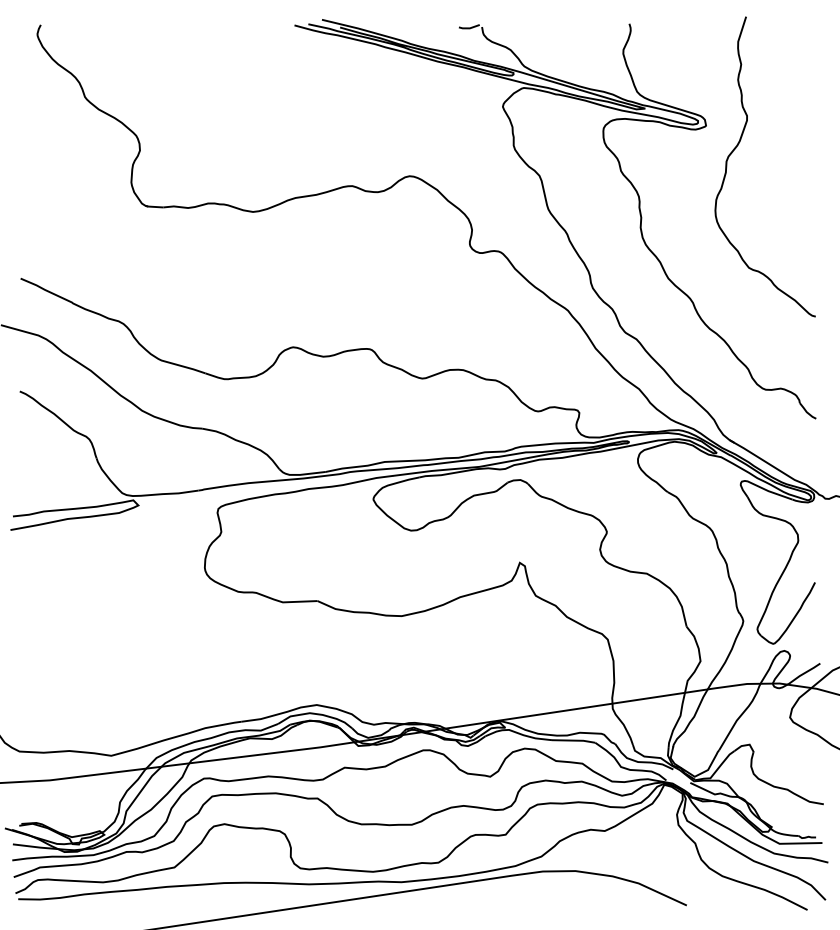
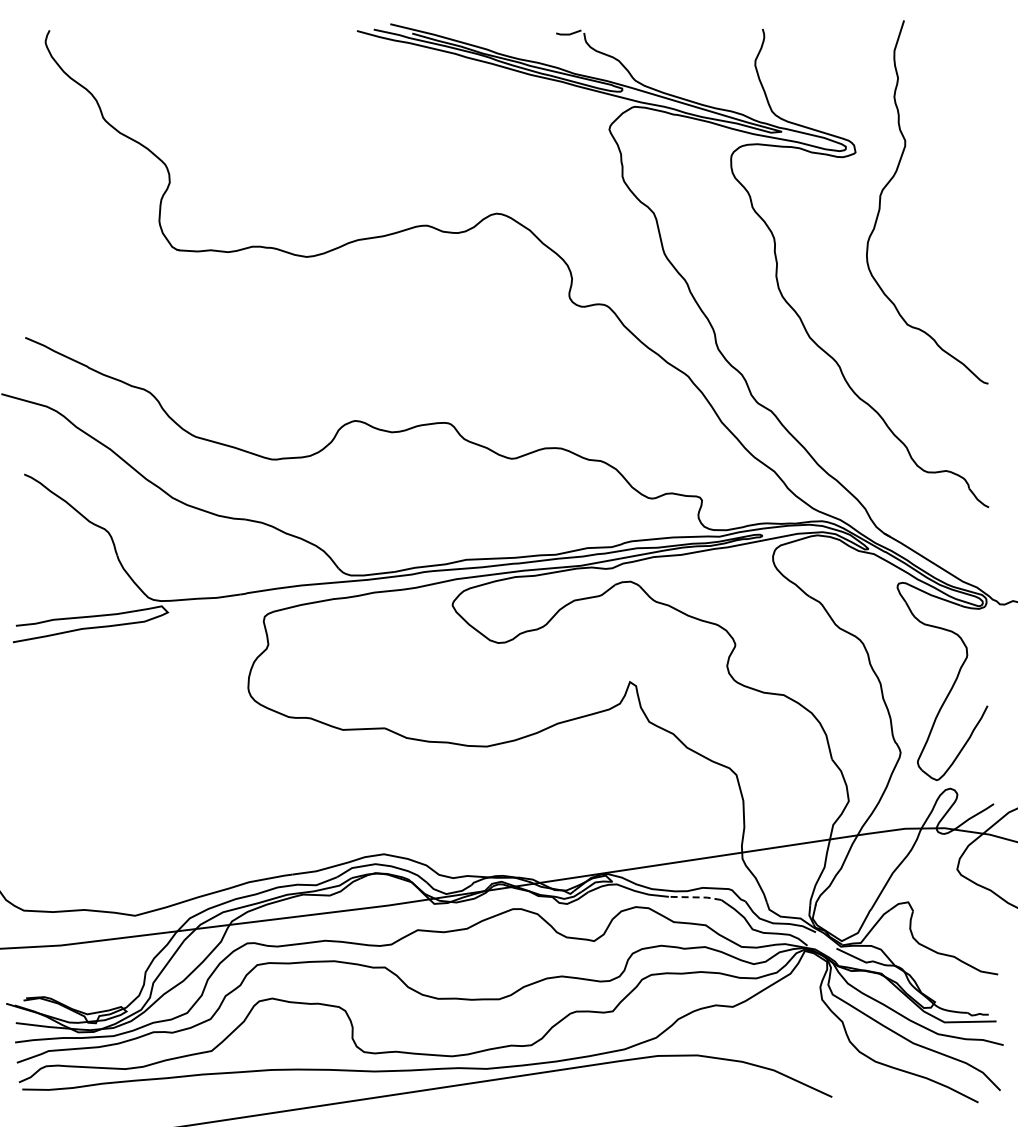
line: (573, 740) -> (695, 897), solid -> dashed

